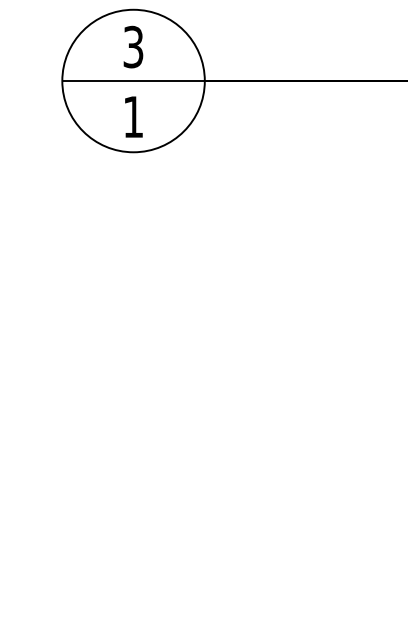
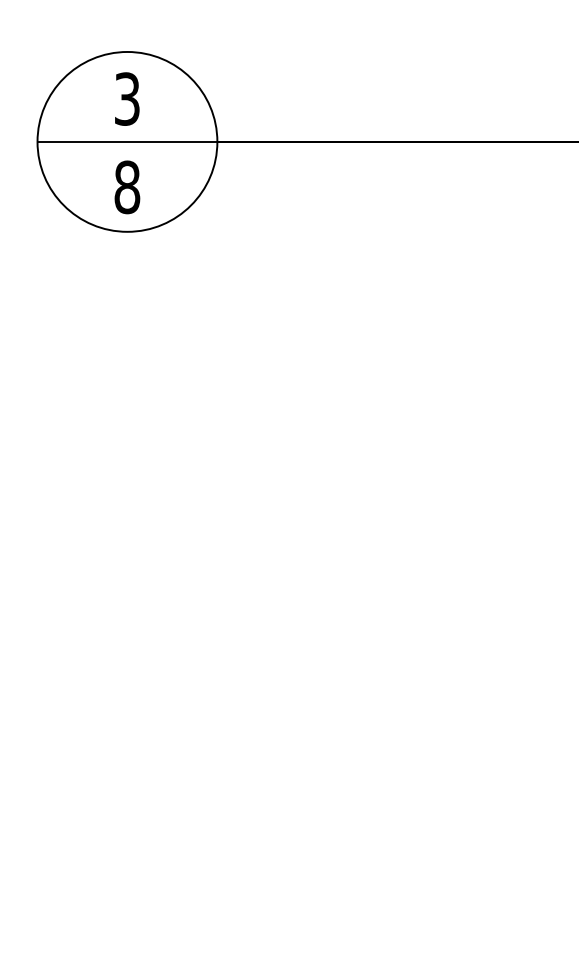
text: (133, 117) -> (127, 187), 1 -> 8

